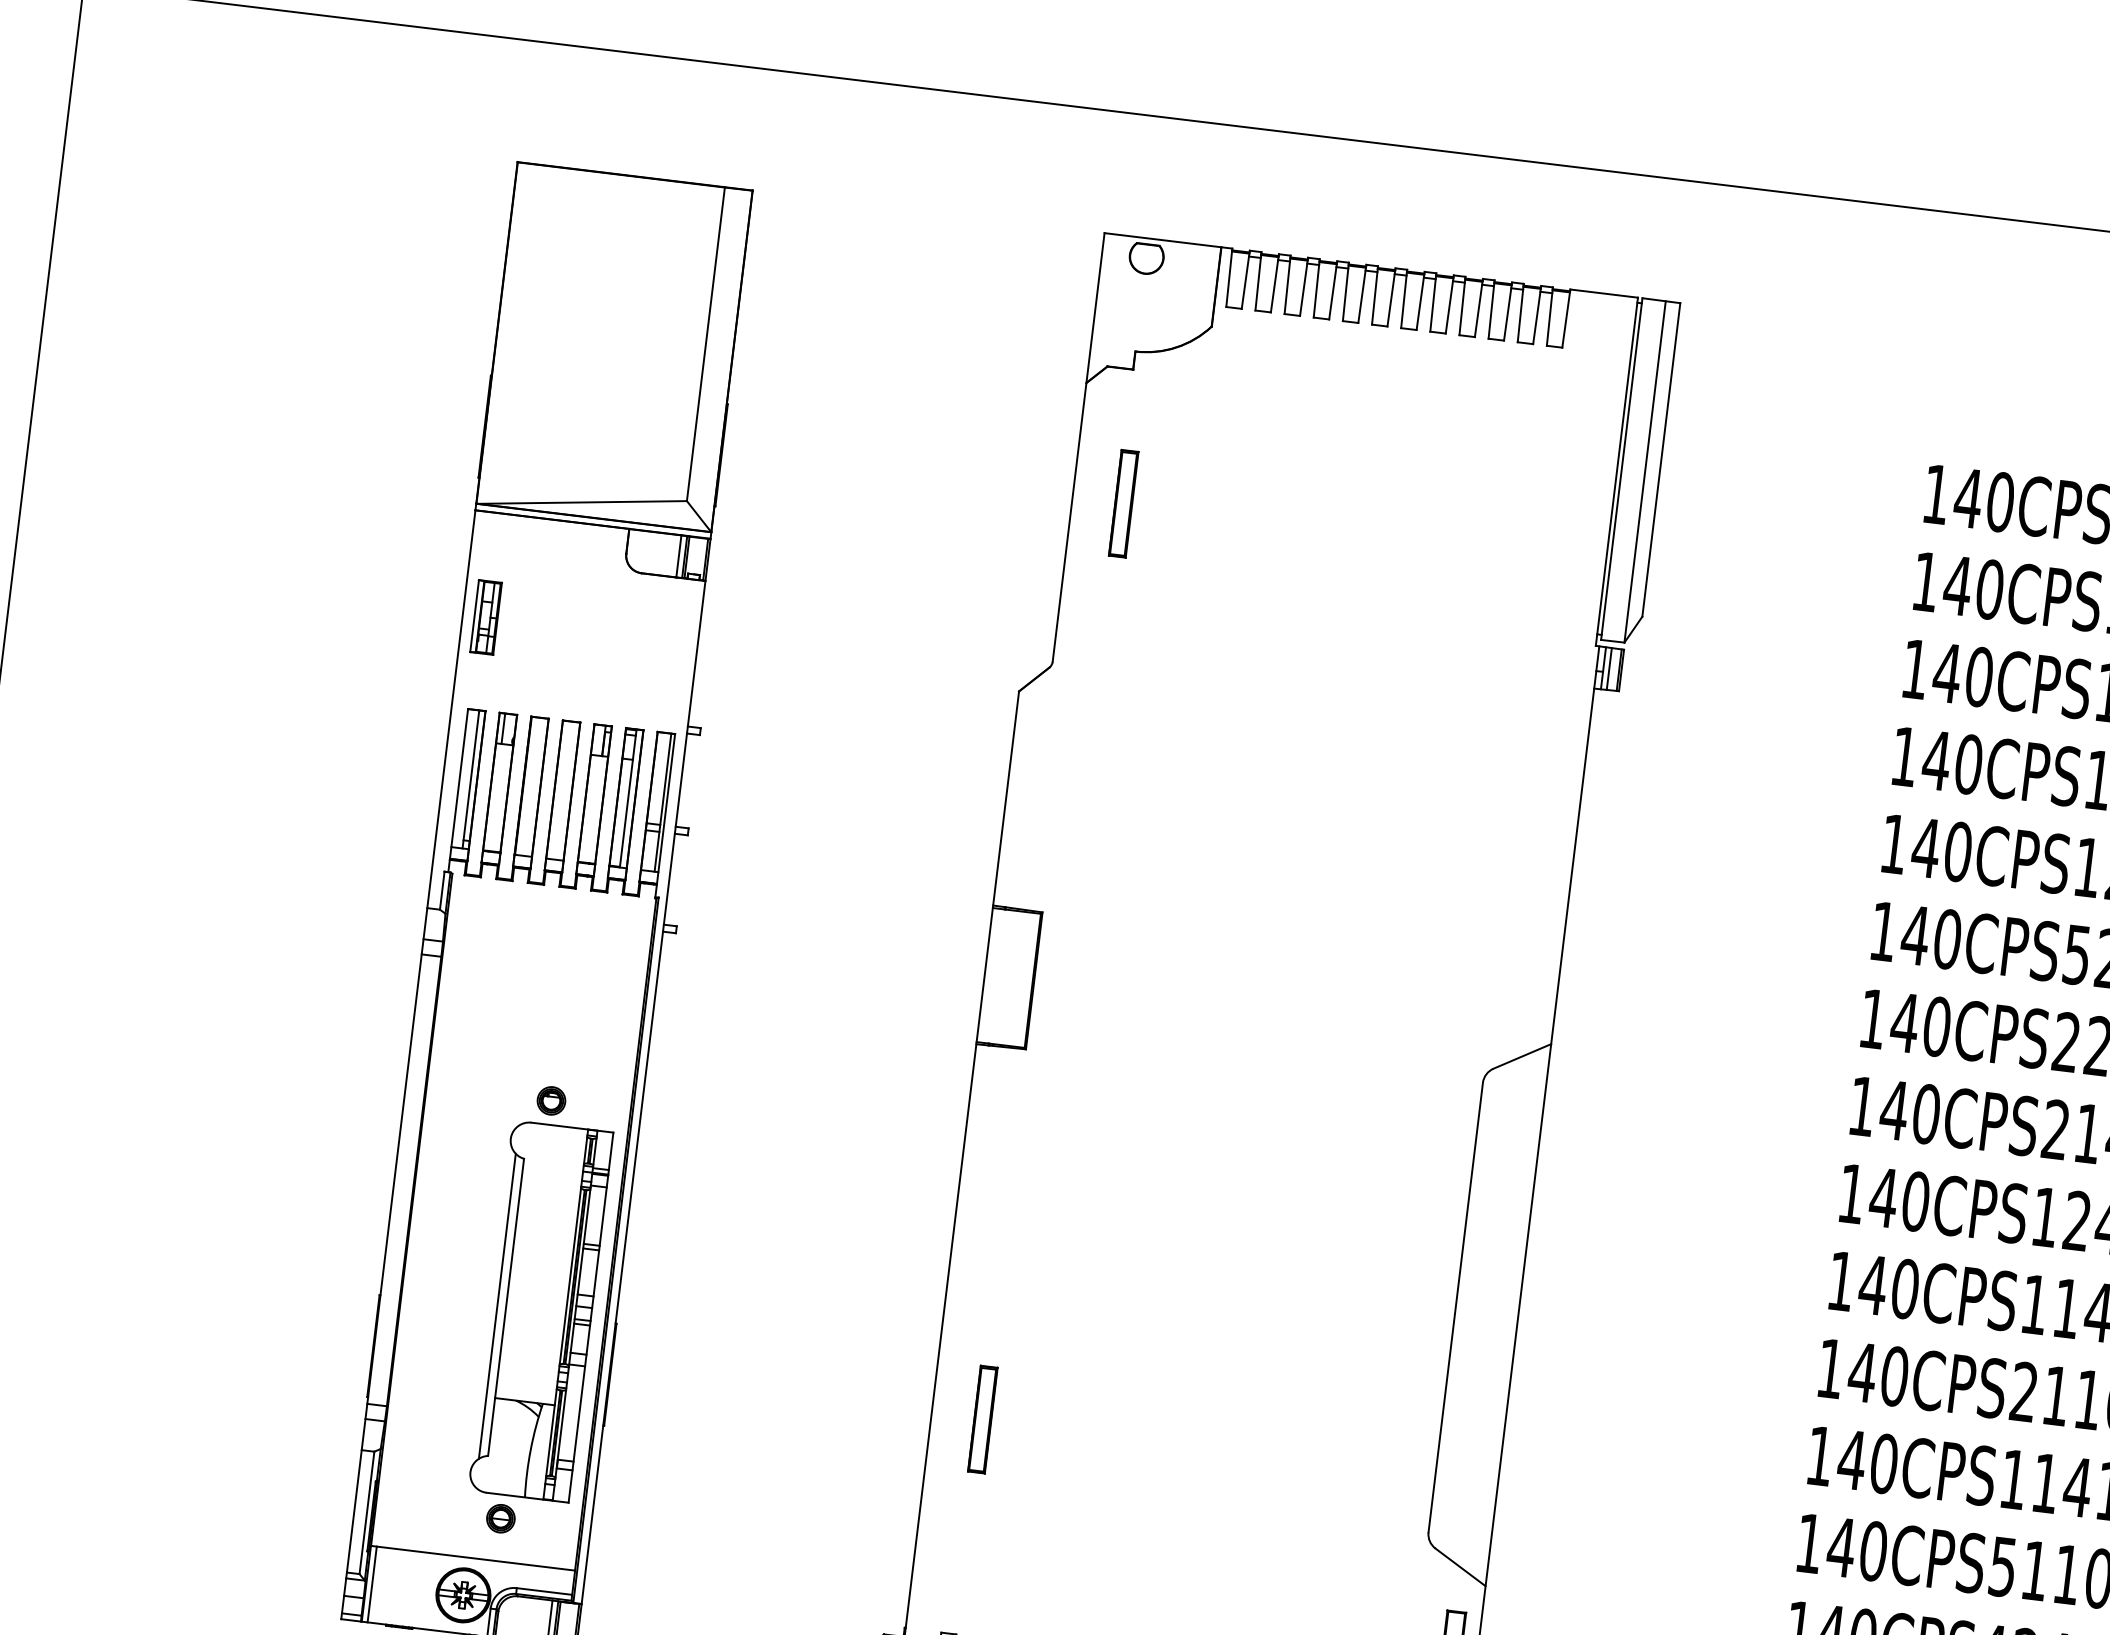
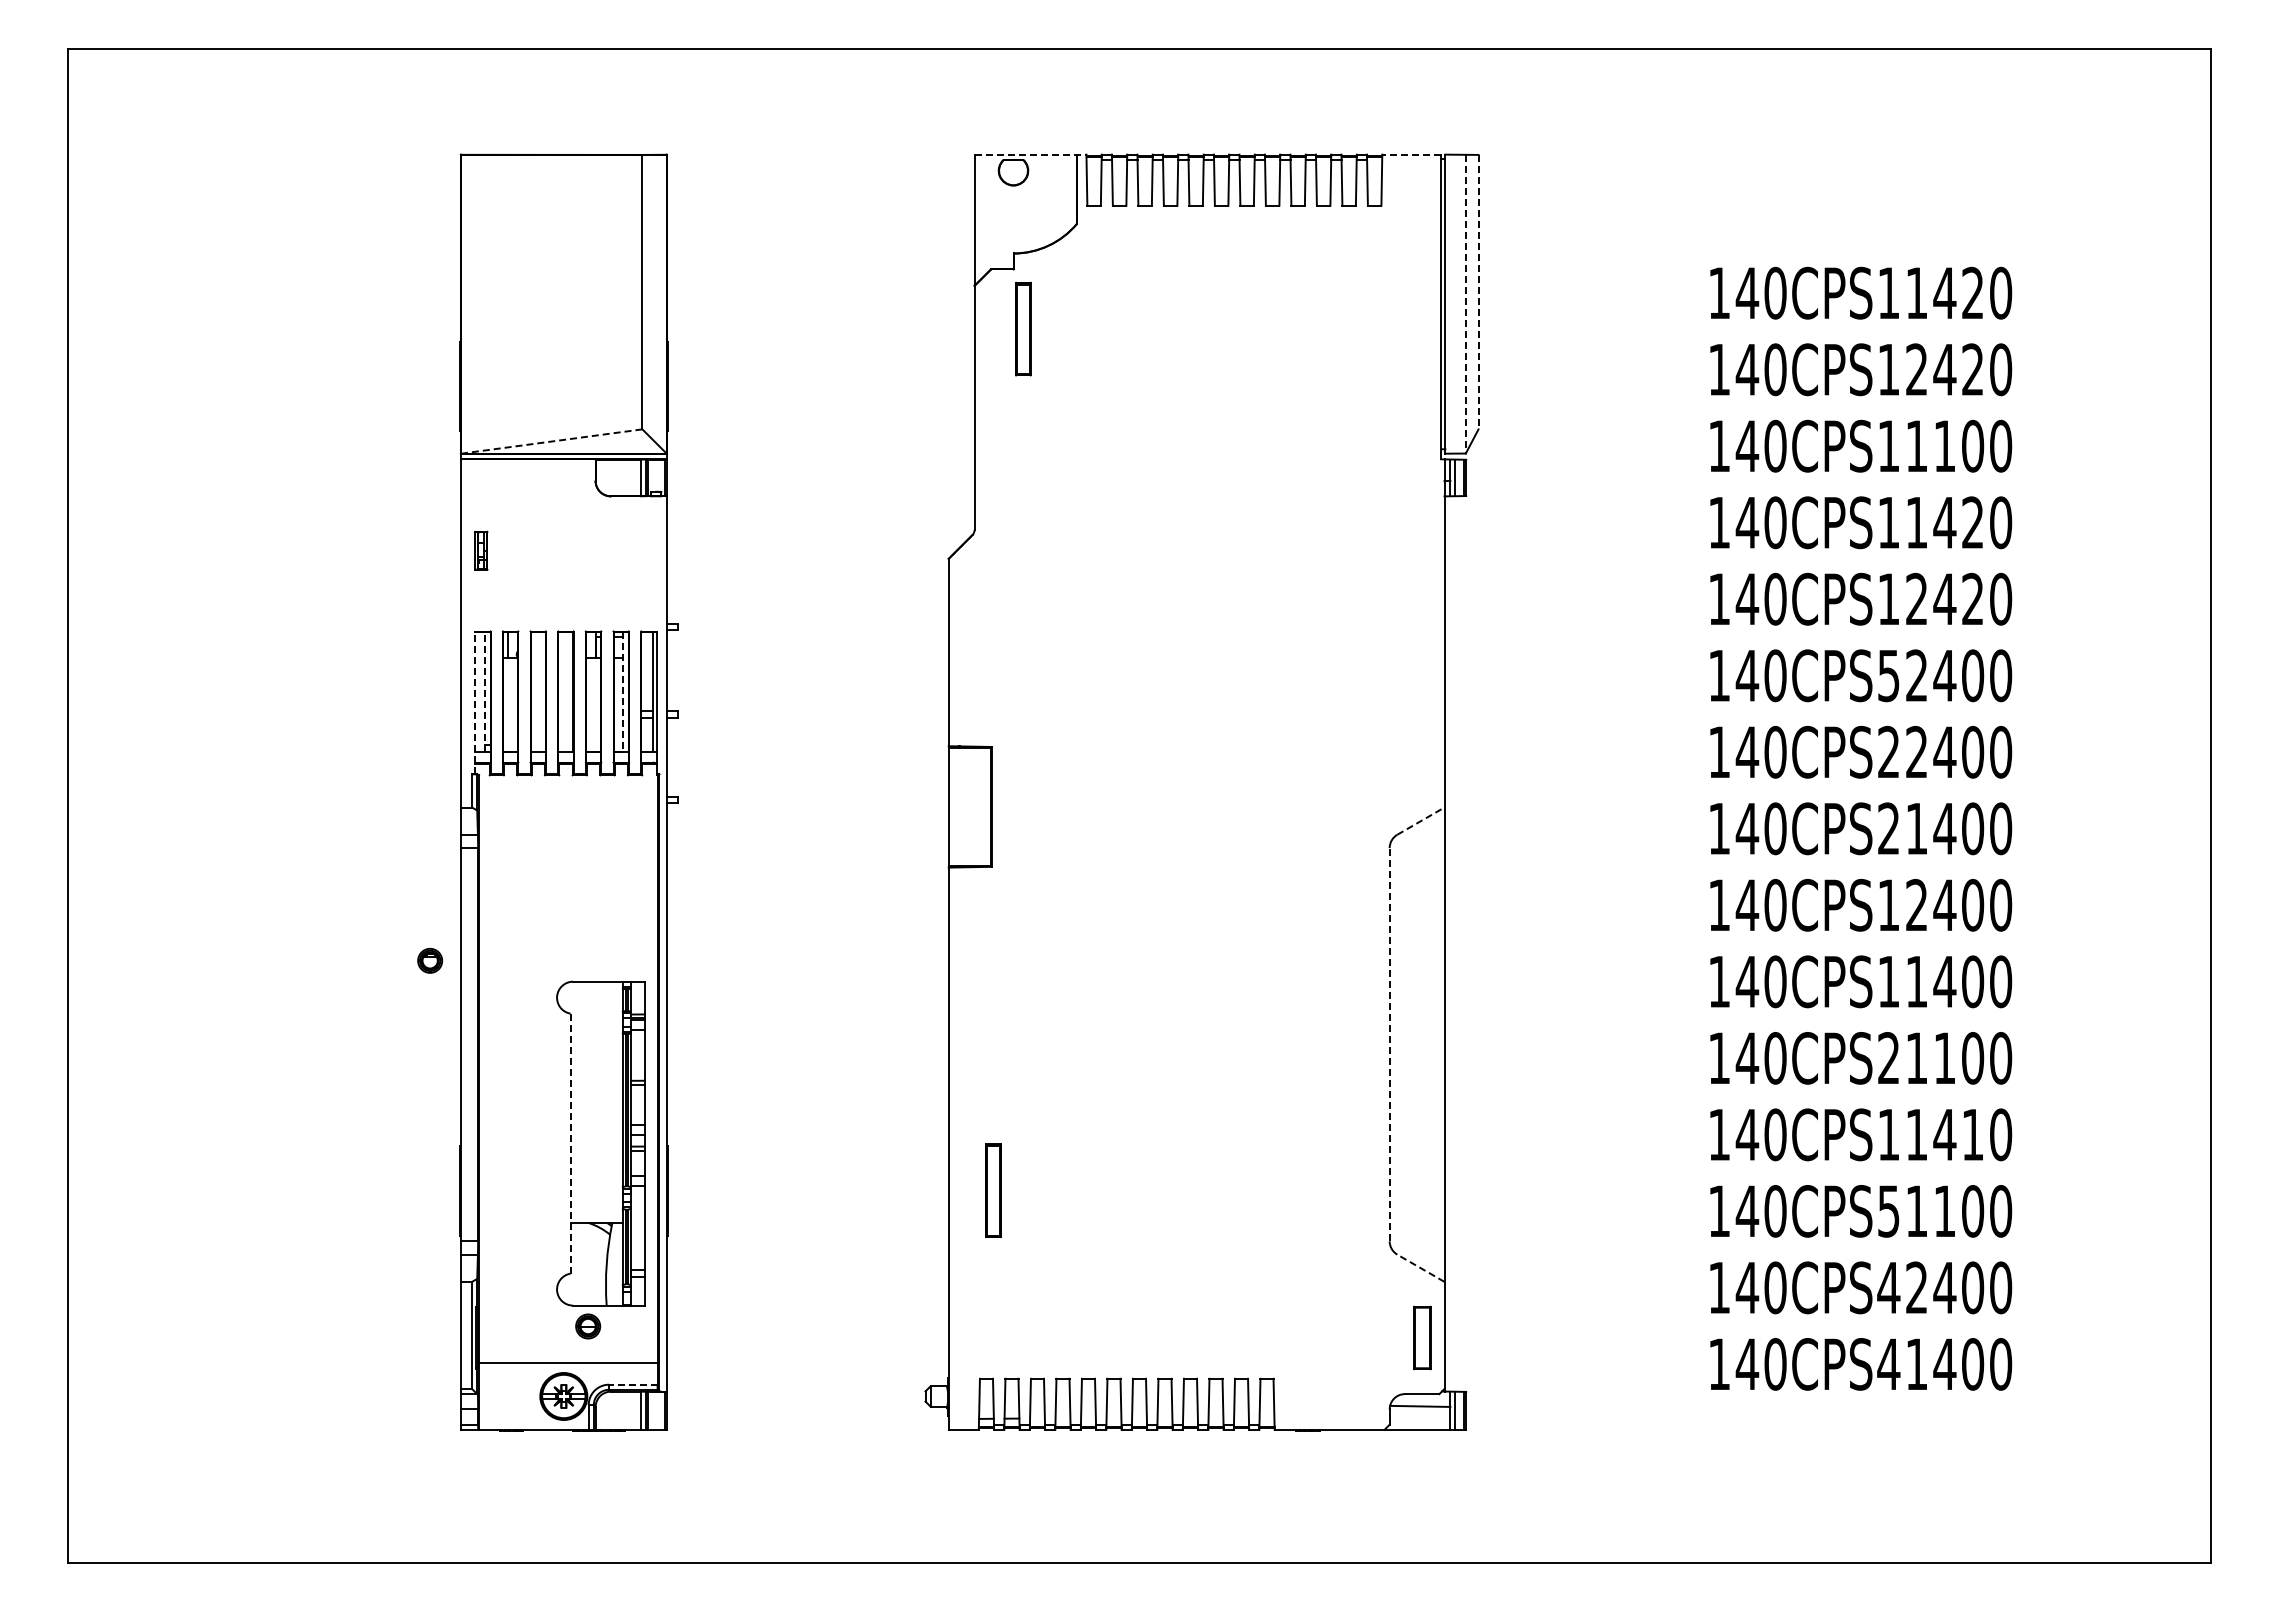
line: (1168, 240) -> (1030, 154), solid -> dashed
line: (1603, 293) -> (1411, 154), solid -> dashed
line: (1661, 460) -> (1478, 292), solid -> dashed
line: (1644, 472) -> (1465, 304), solid -> dashed
line: (582, 502) -> (552, 441), solid -> dashed
part: (1123, 503) -> (1023, 328), moved
part: (486, 617) -> (481, 550), size x0.6
line: (471, 778) -> (485, 691), solid -> dashed
line: (458, 790) -> (475, 702), solid -> dashed
line: (627, 799) -> (622, 692), solid -> dashed
line: (1523, 1055) -> (1421, 820), solid -> dashed
part: (551, 1100) -> (430, 960), moved
line: (496, 1306) -> (562, 1143), removed
line: (506, 1307) -> (570, 1143), solid -> dashed
line: (1455, 1307) -> (1389, 1044), solid -> dashed
line: (1460, 1567) -> (1420, 1268), solid -> dashed
line: (372, 1584) -> (484, 1396), removed
line: (543, 1591) -> (632, 1384), solid -> dashed

